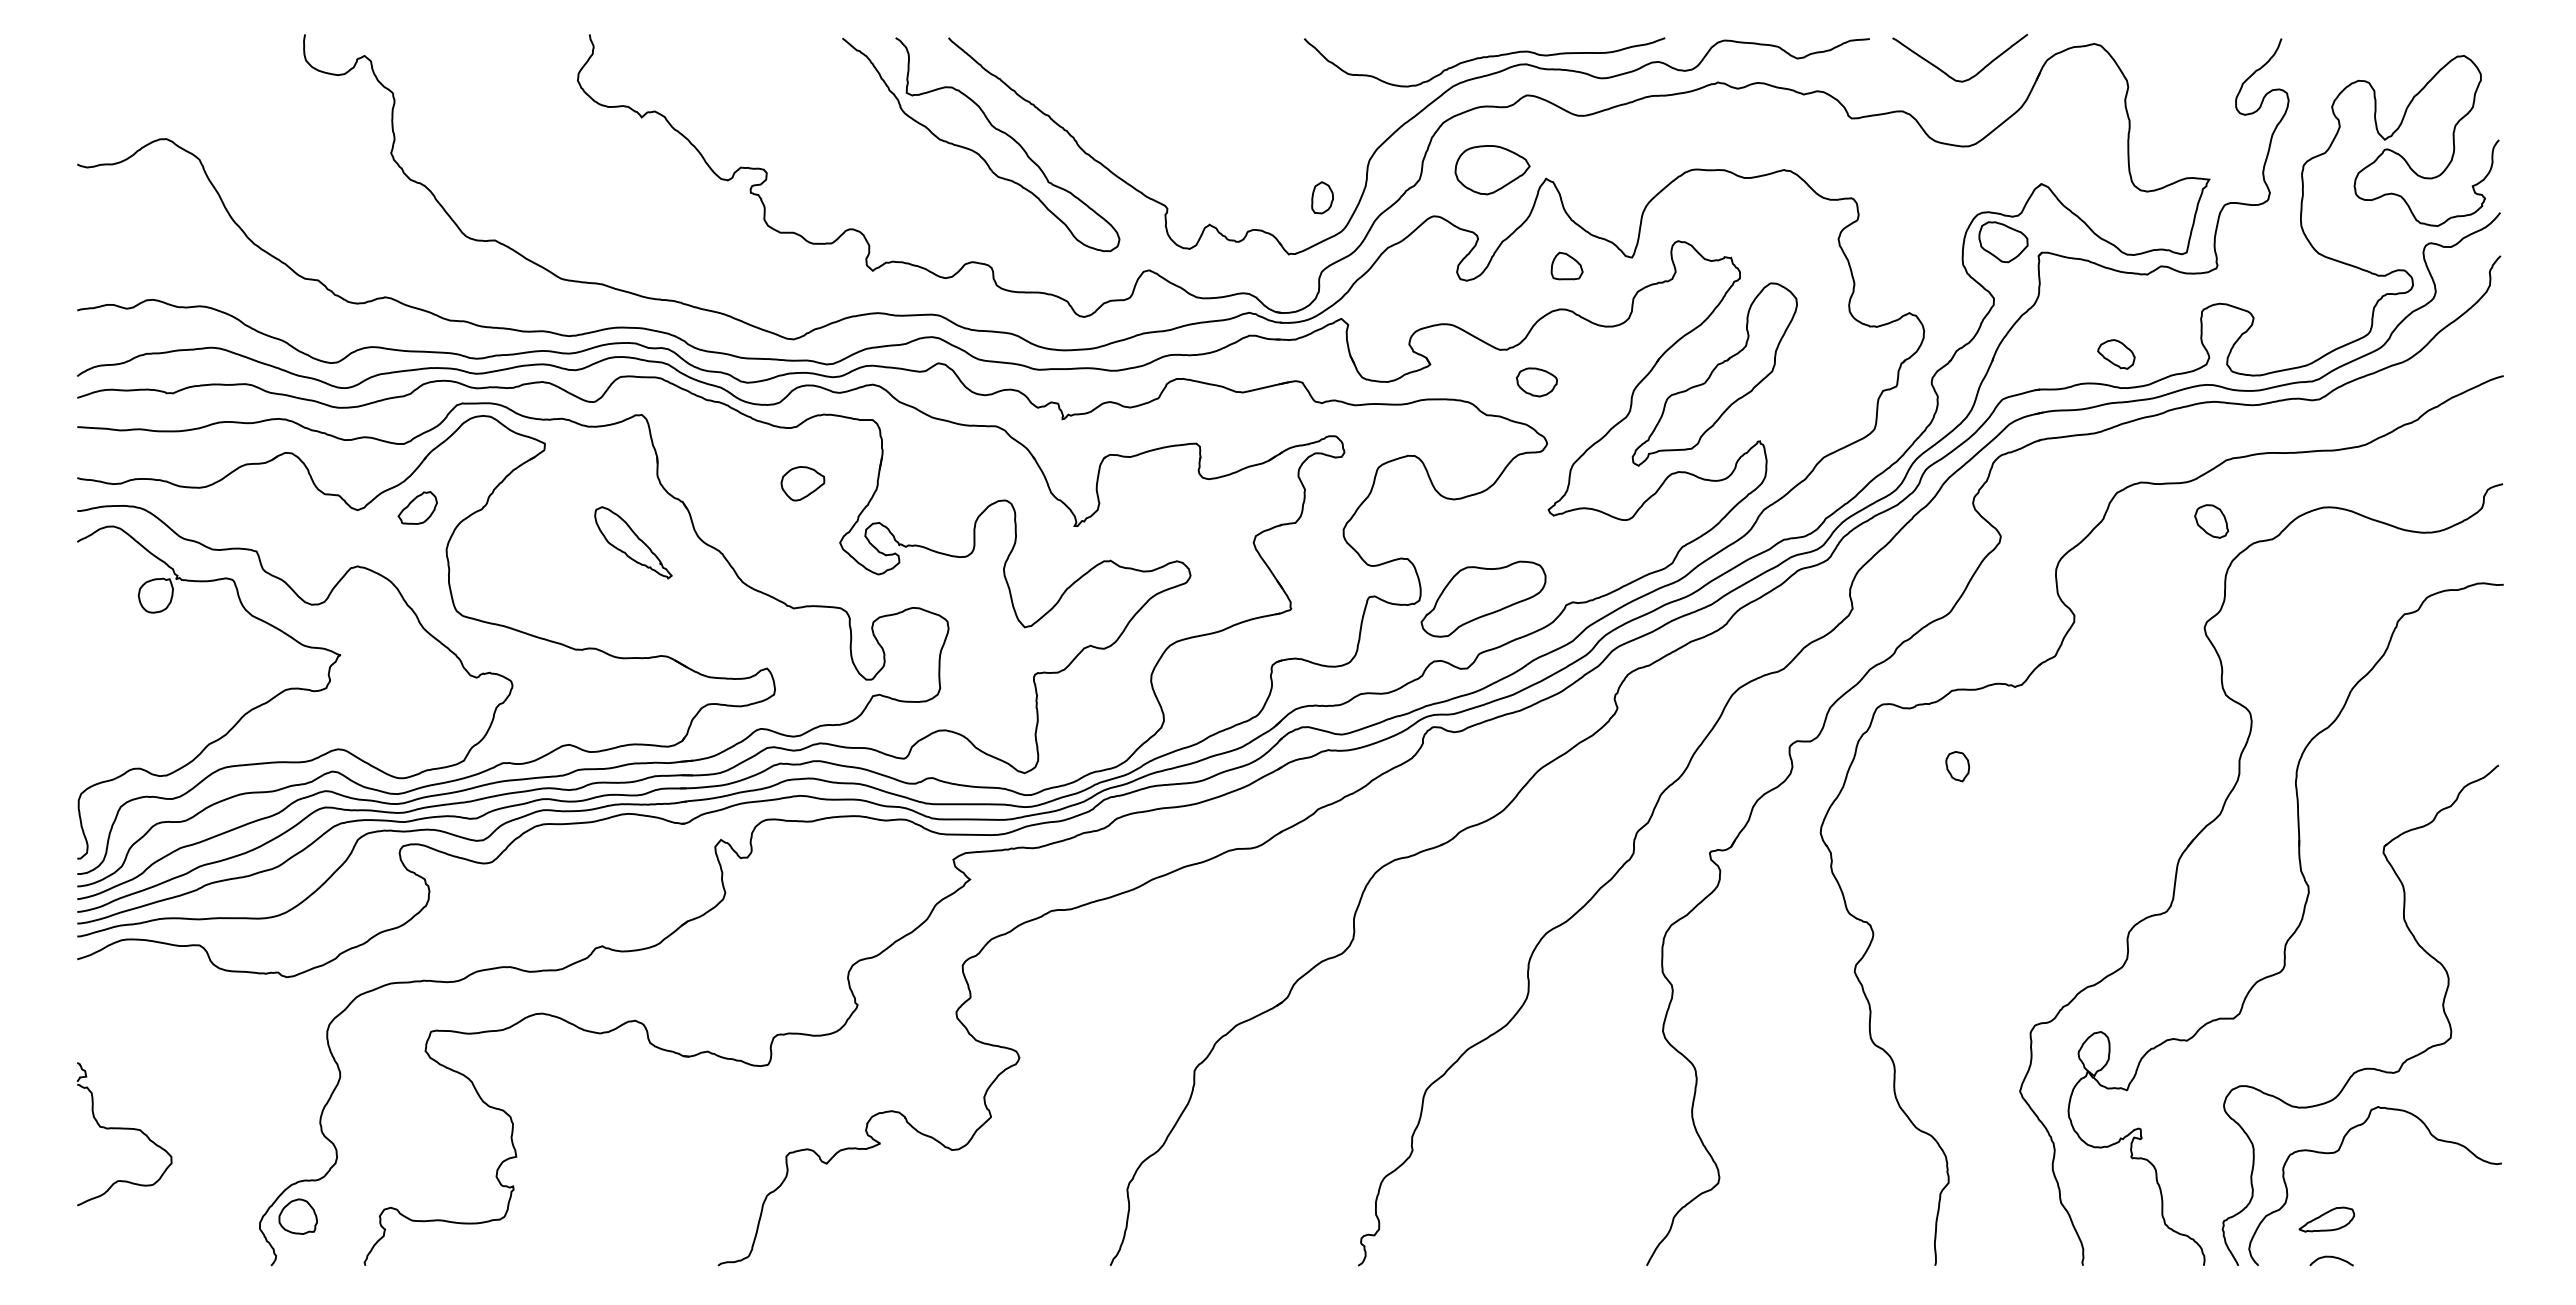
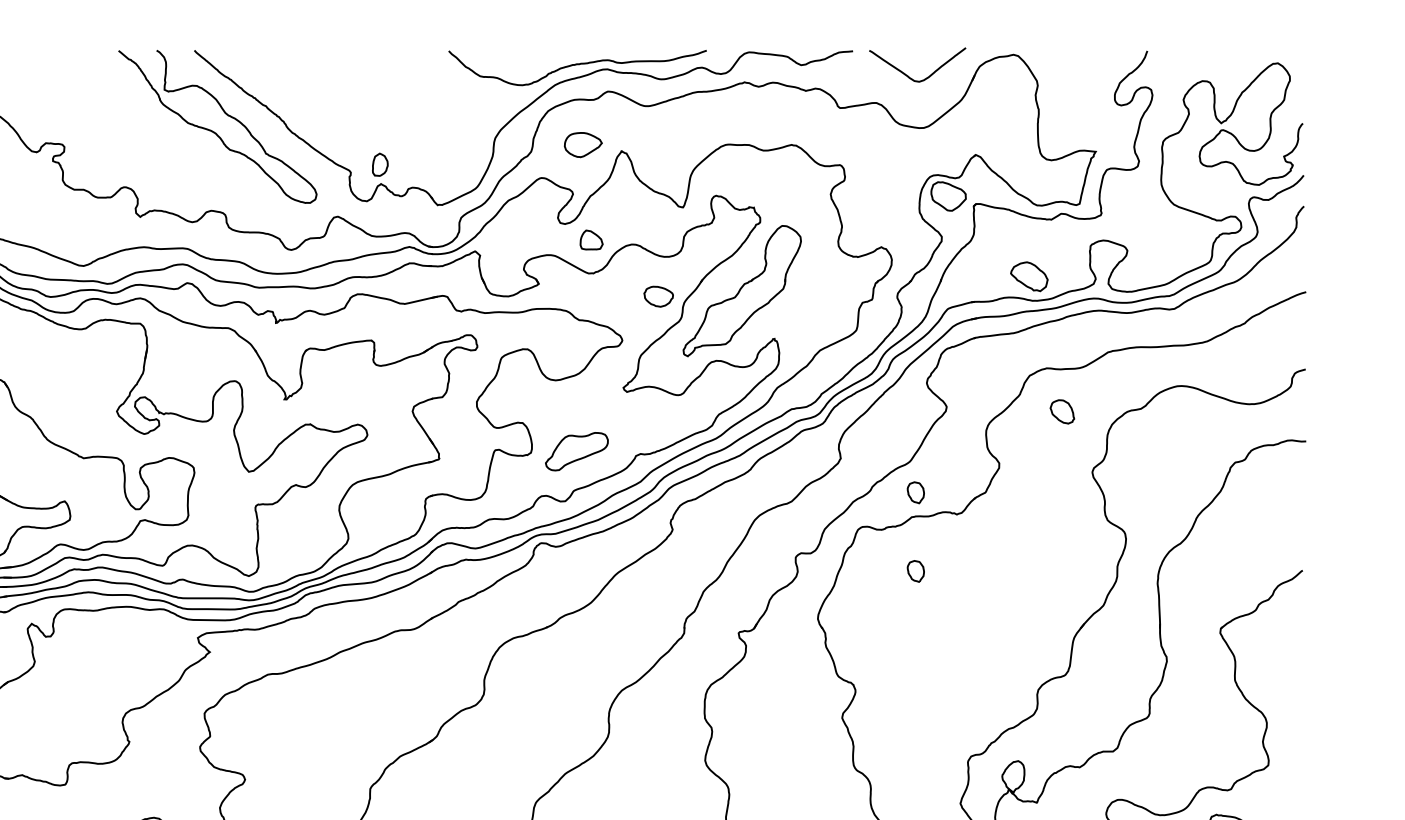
part: (1492, 170) -> (583, 145), size x0.7
part: (1322, 197) -> (380, 164), moved
part: (1566, 265) -> (591, 239), moved
part: (2116, 354) -> (1029, 276), size x1.4
part: (1536, 382) -> (658, 296), moved
part: (802, 483) -> (90, 369), removed
part: (2211, 521) -> (1062, 411), moved
part: (1483, 598) -> (576, 451), size x0.7
part: (1957, 656) -> (915, 492), added

